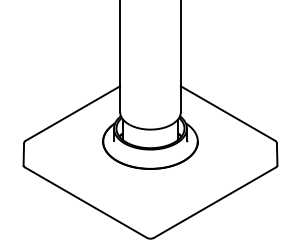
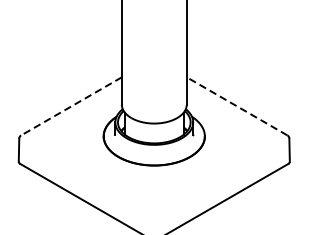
line: (72, 113) -> (71, 106), solid -> dashed
line: (227, 113) -> (236, 106), solid -> dashed

